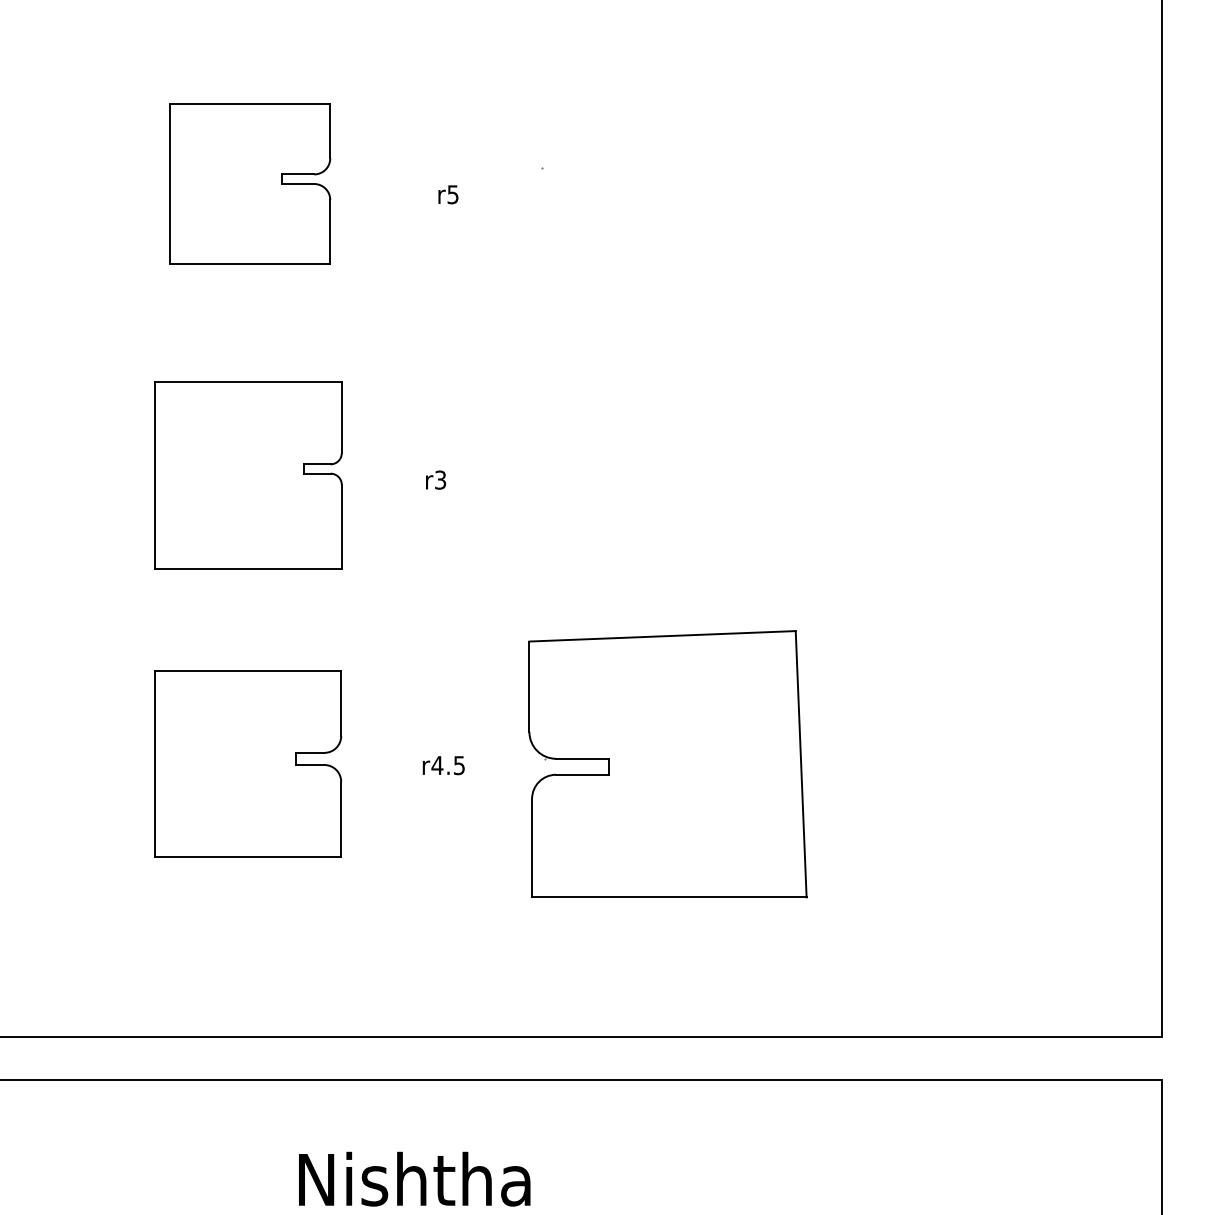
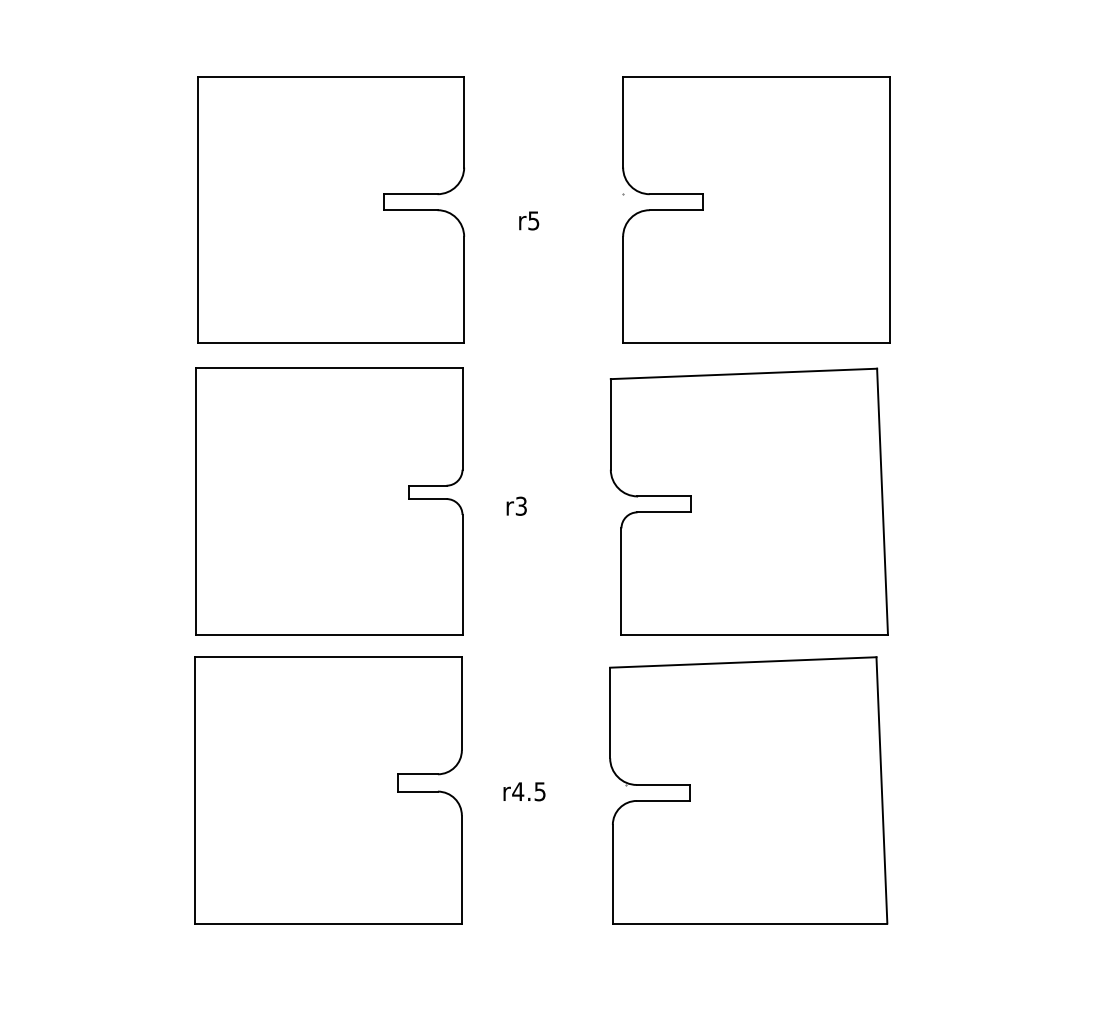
part: (250, 183) -> (331, 209), size x1.67
part: (675, 183) -> (756, 209), added
part: (248, 475) -> (329, 501), size x1.43
part: (668, 475) -> (749, 501), added
part: (247, 763) -> (328, 789), size x1.43

